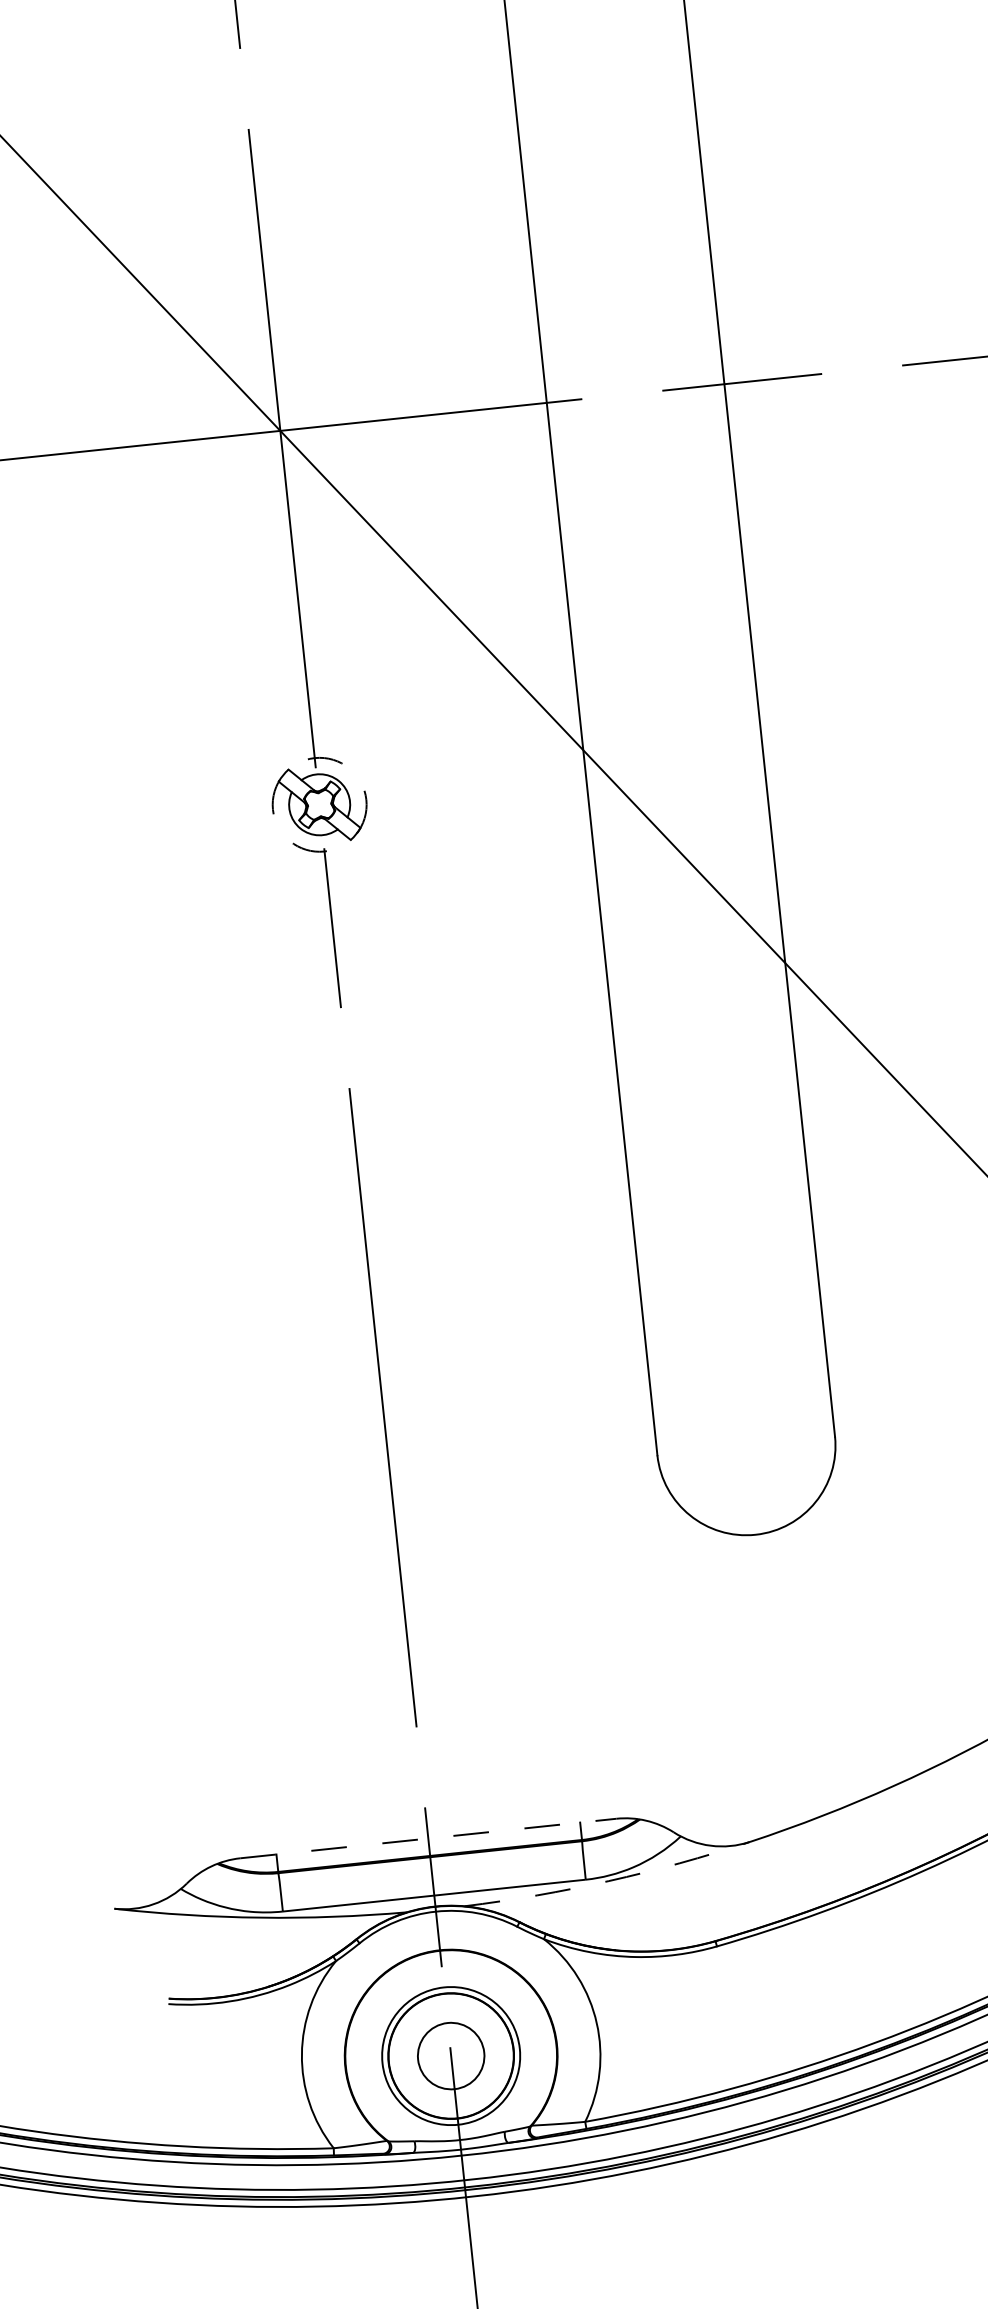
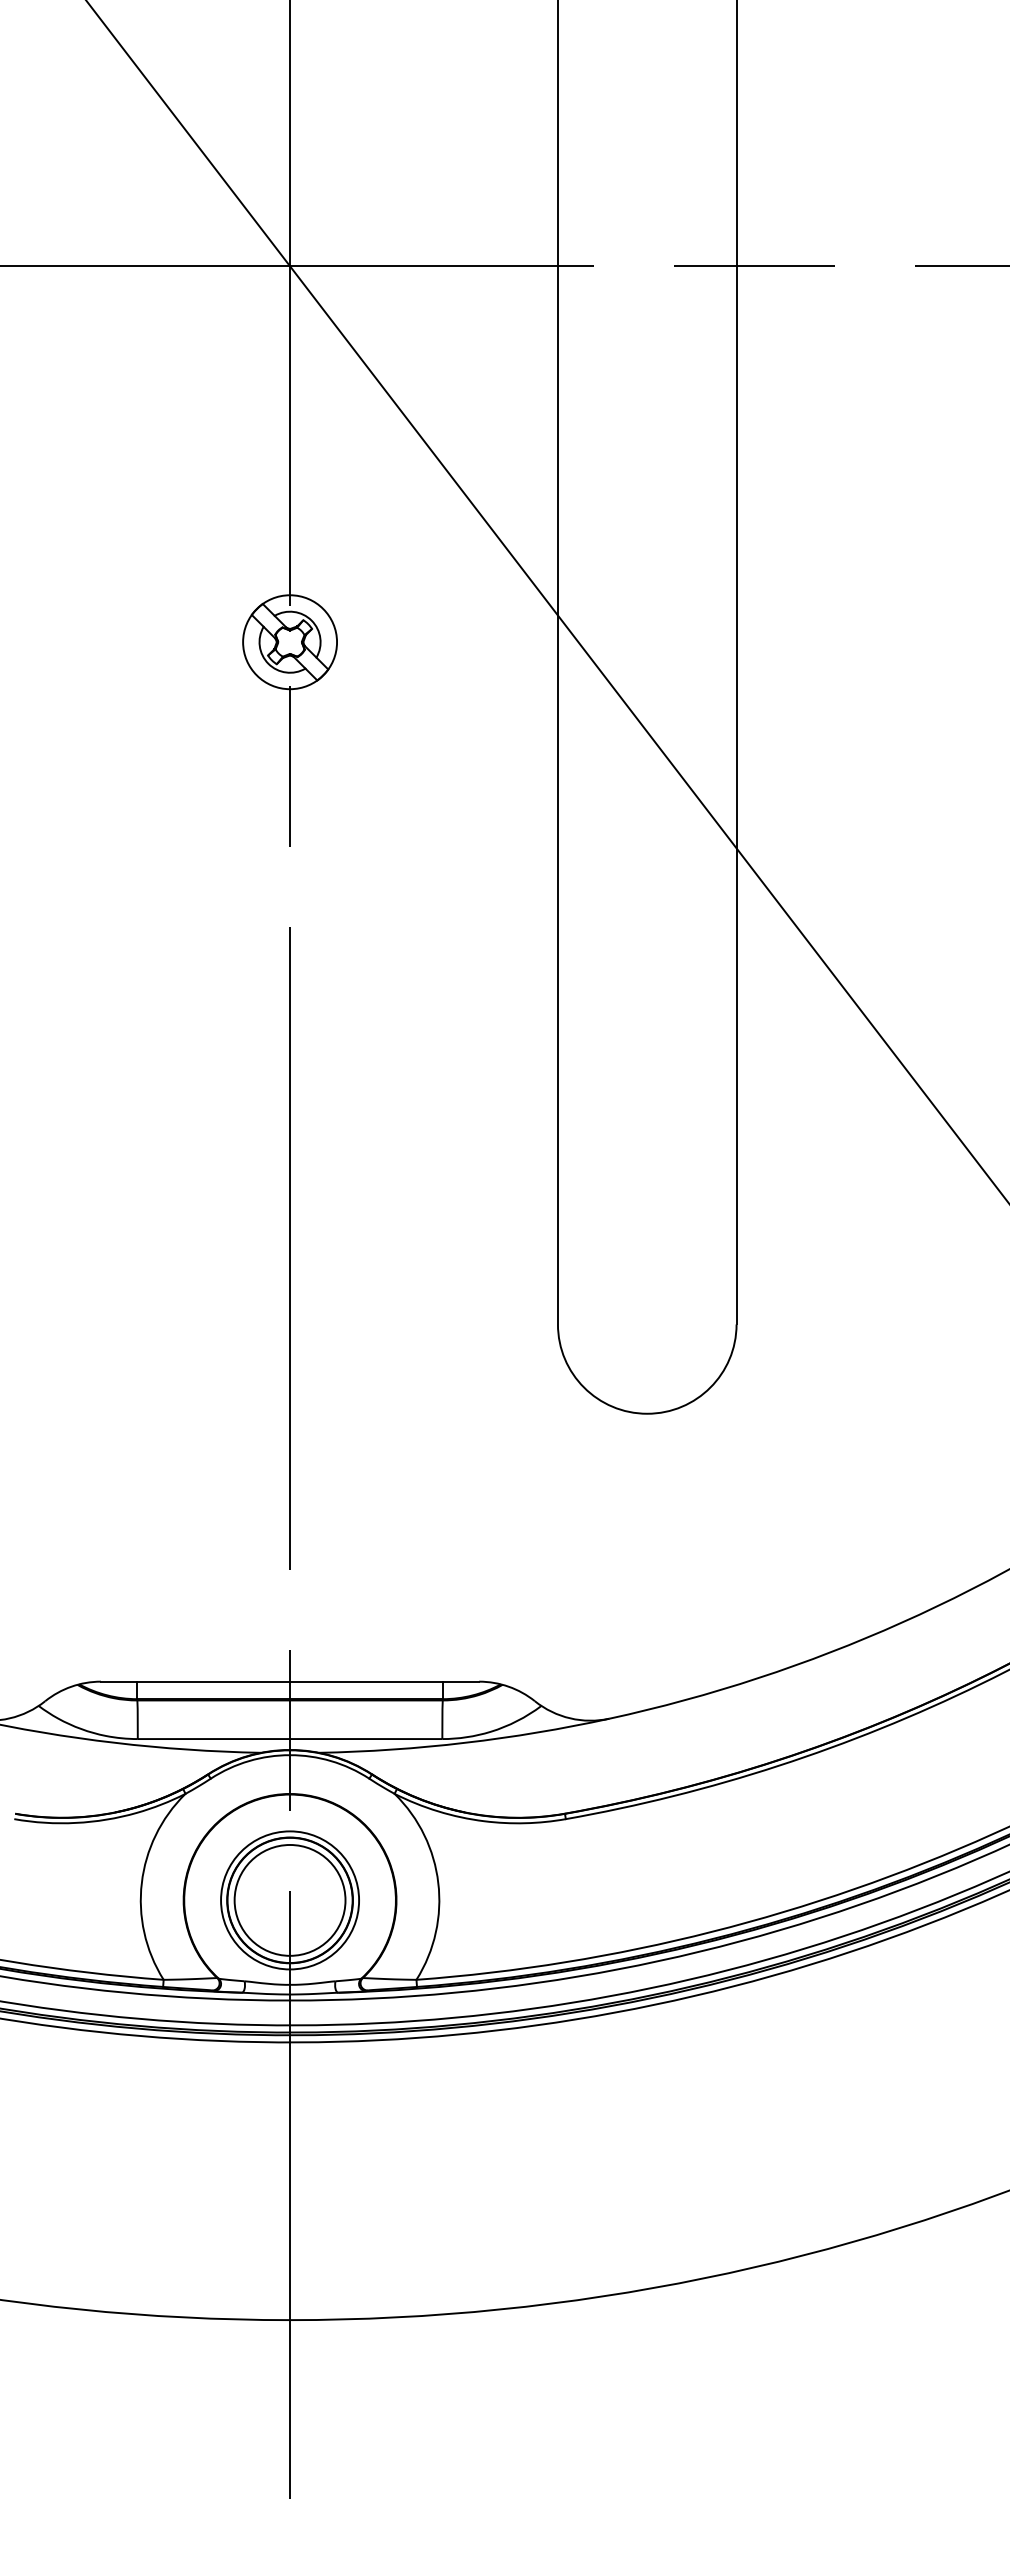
circle: (320, 805) -> (290, 642), dashed -> solid
line: (428, 1838) -> (290, 1681), dashed -> solid
arc: (609, 1880) -> (465, 1742), dashed -> solid
circle: (450, 2055) -> (289, 1899), size x1.67

